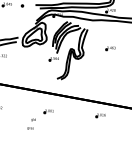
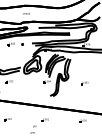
part: (110, 48) -> (84, 83), moved

